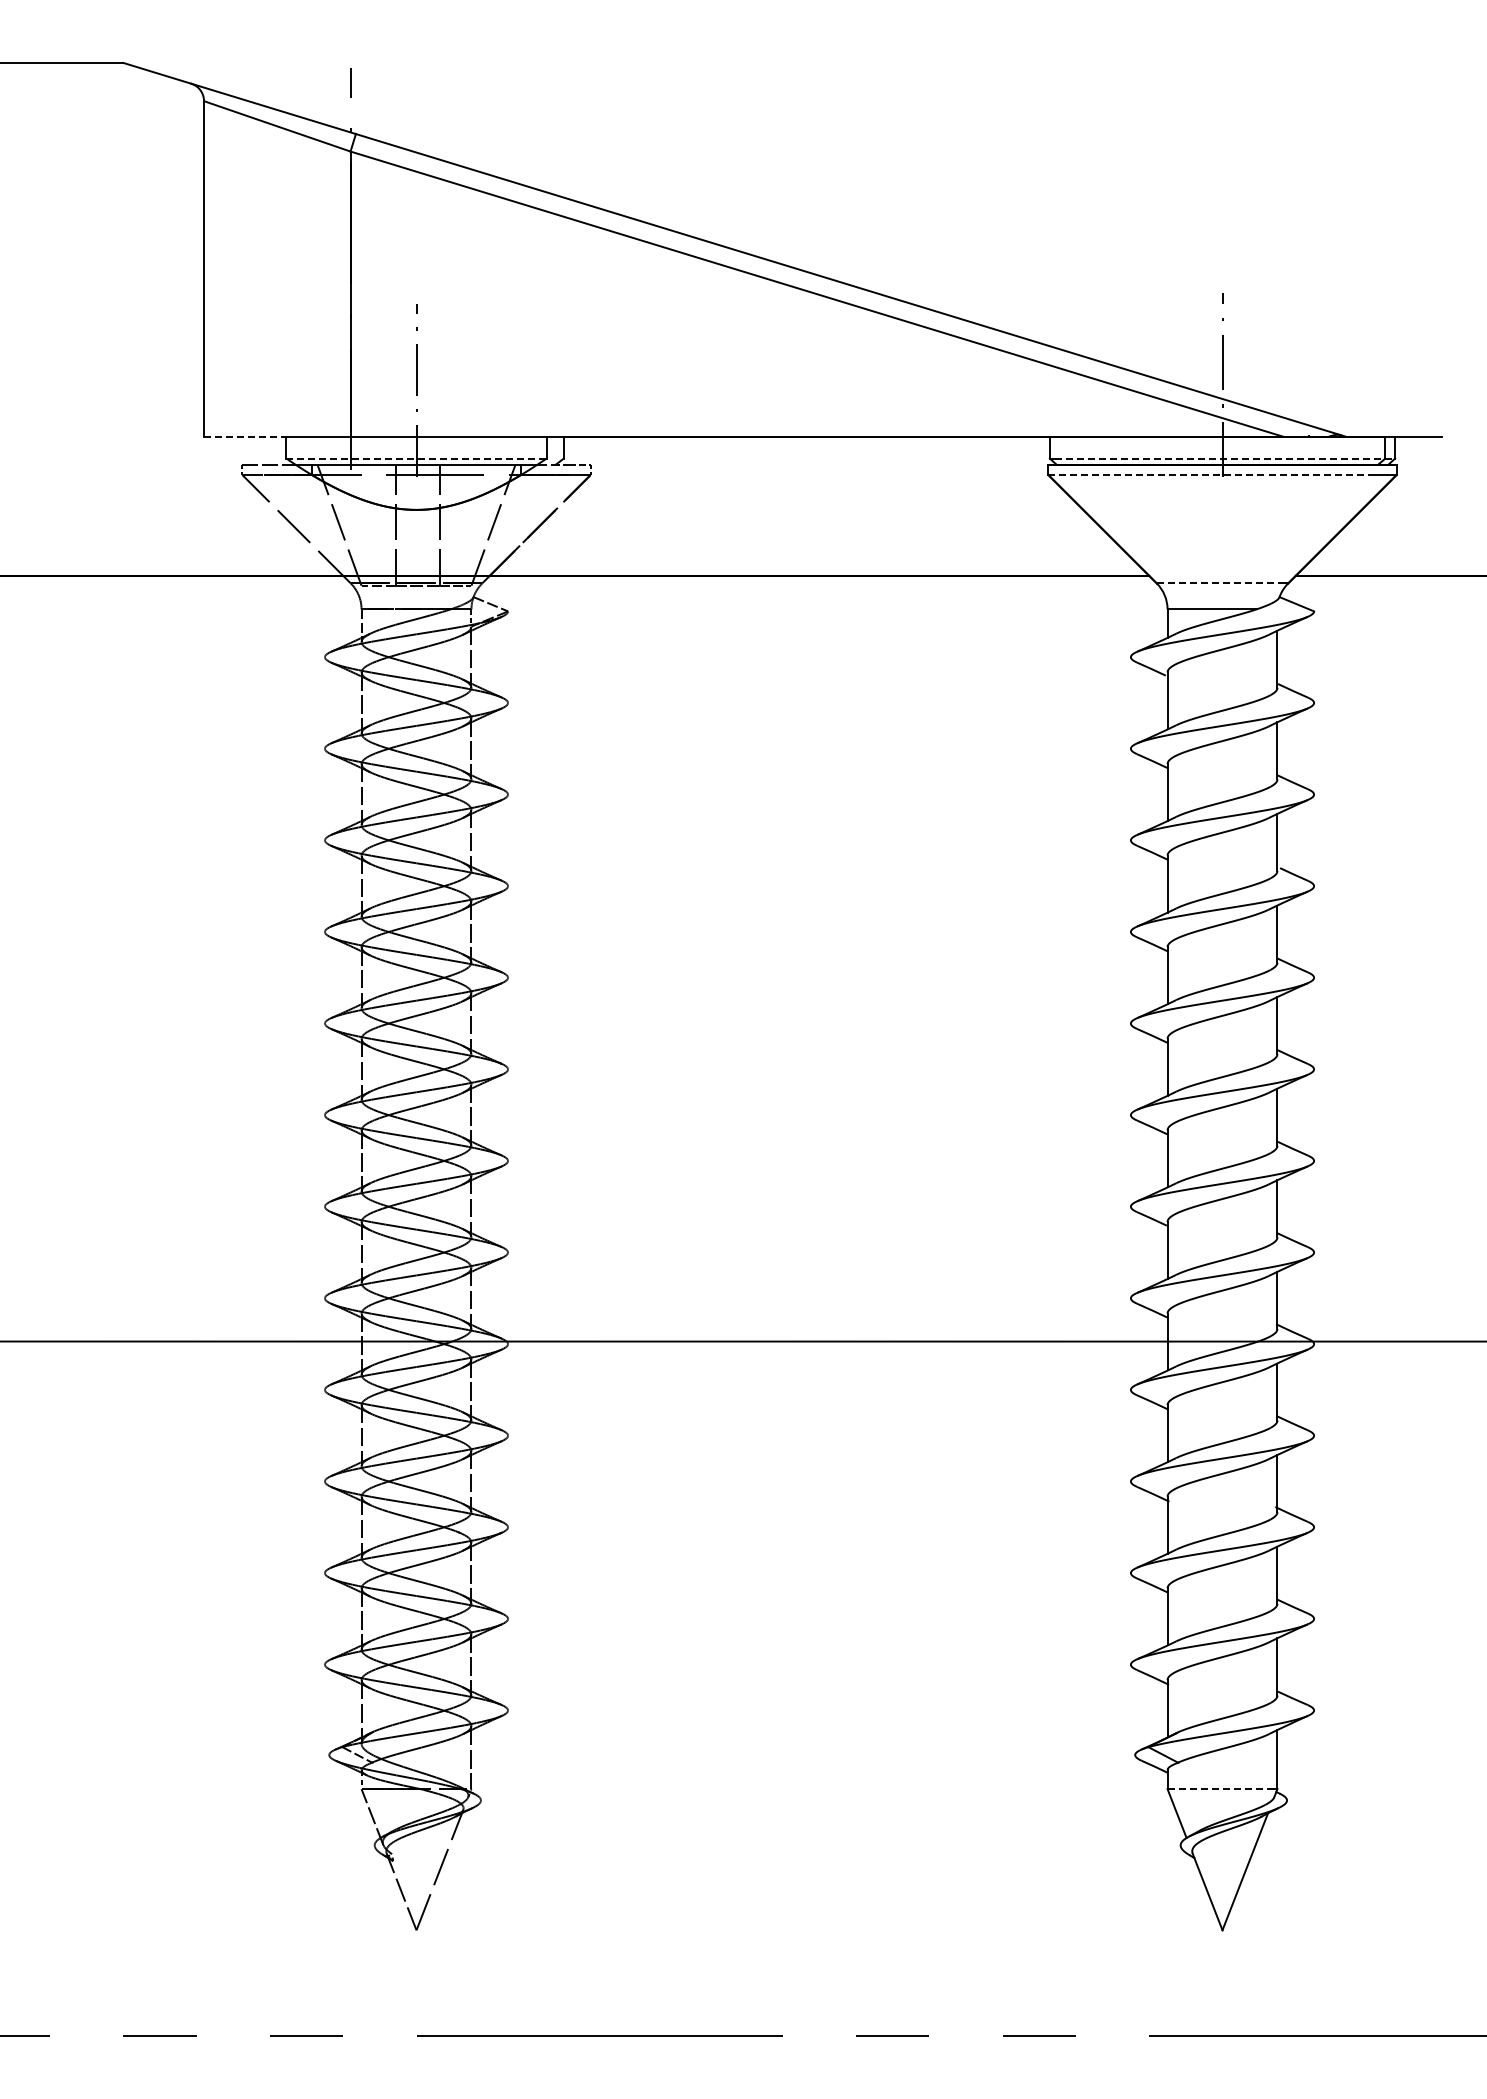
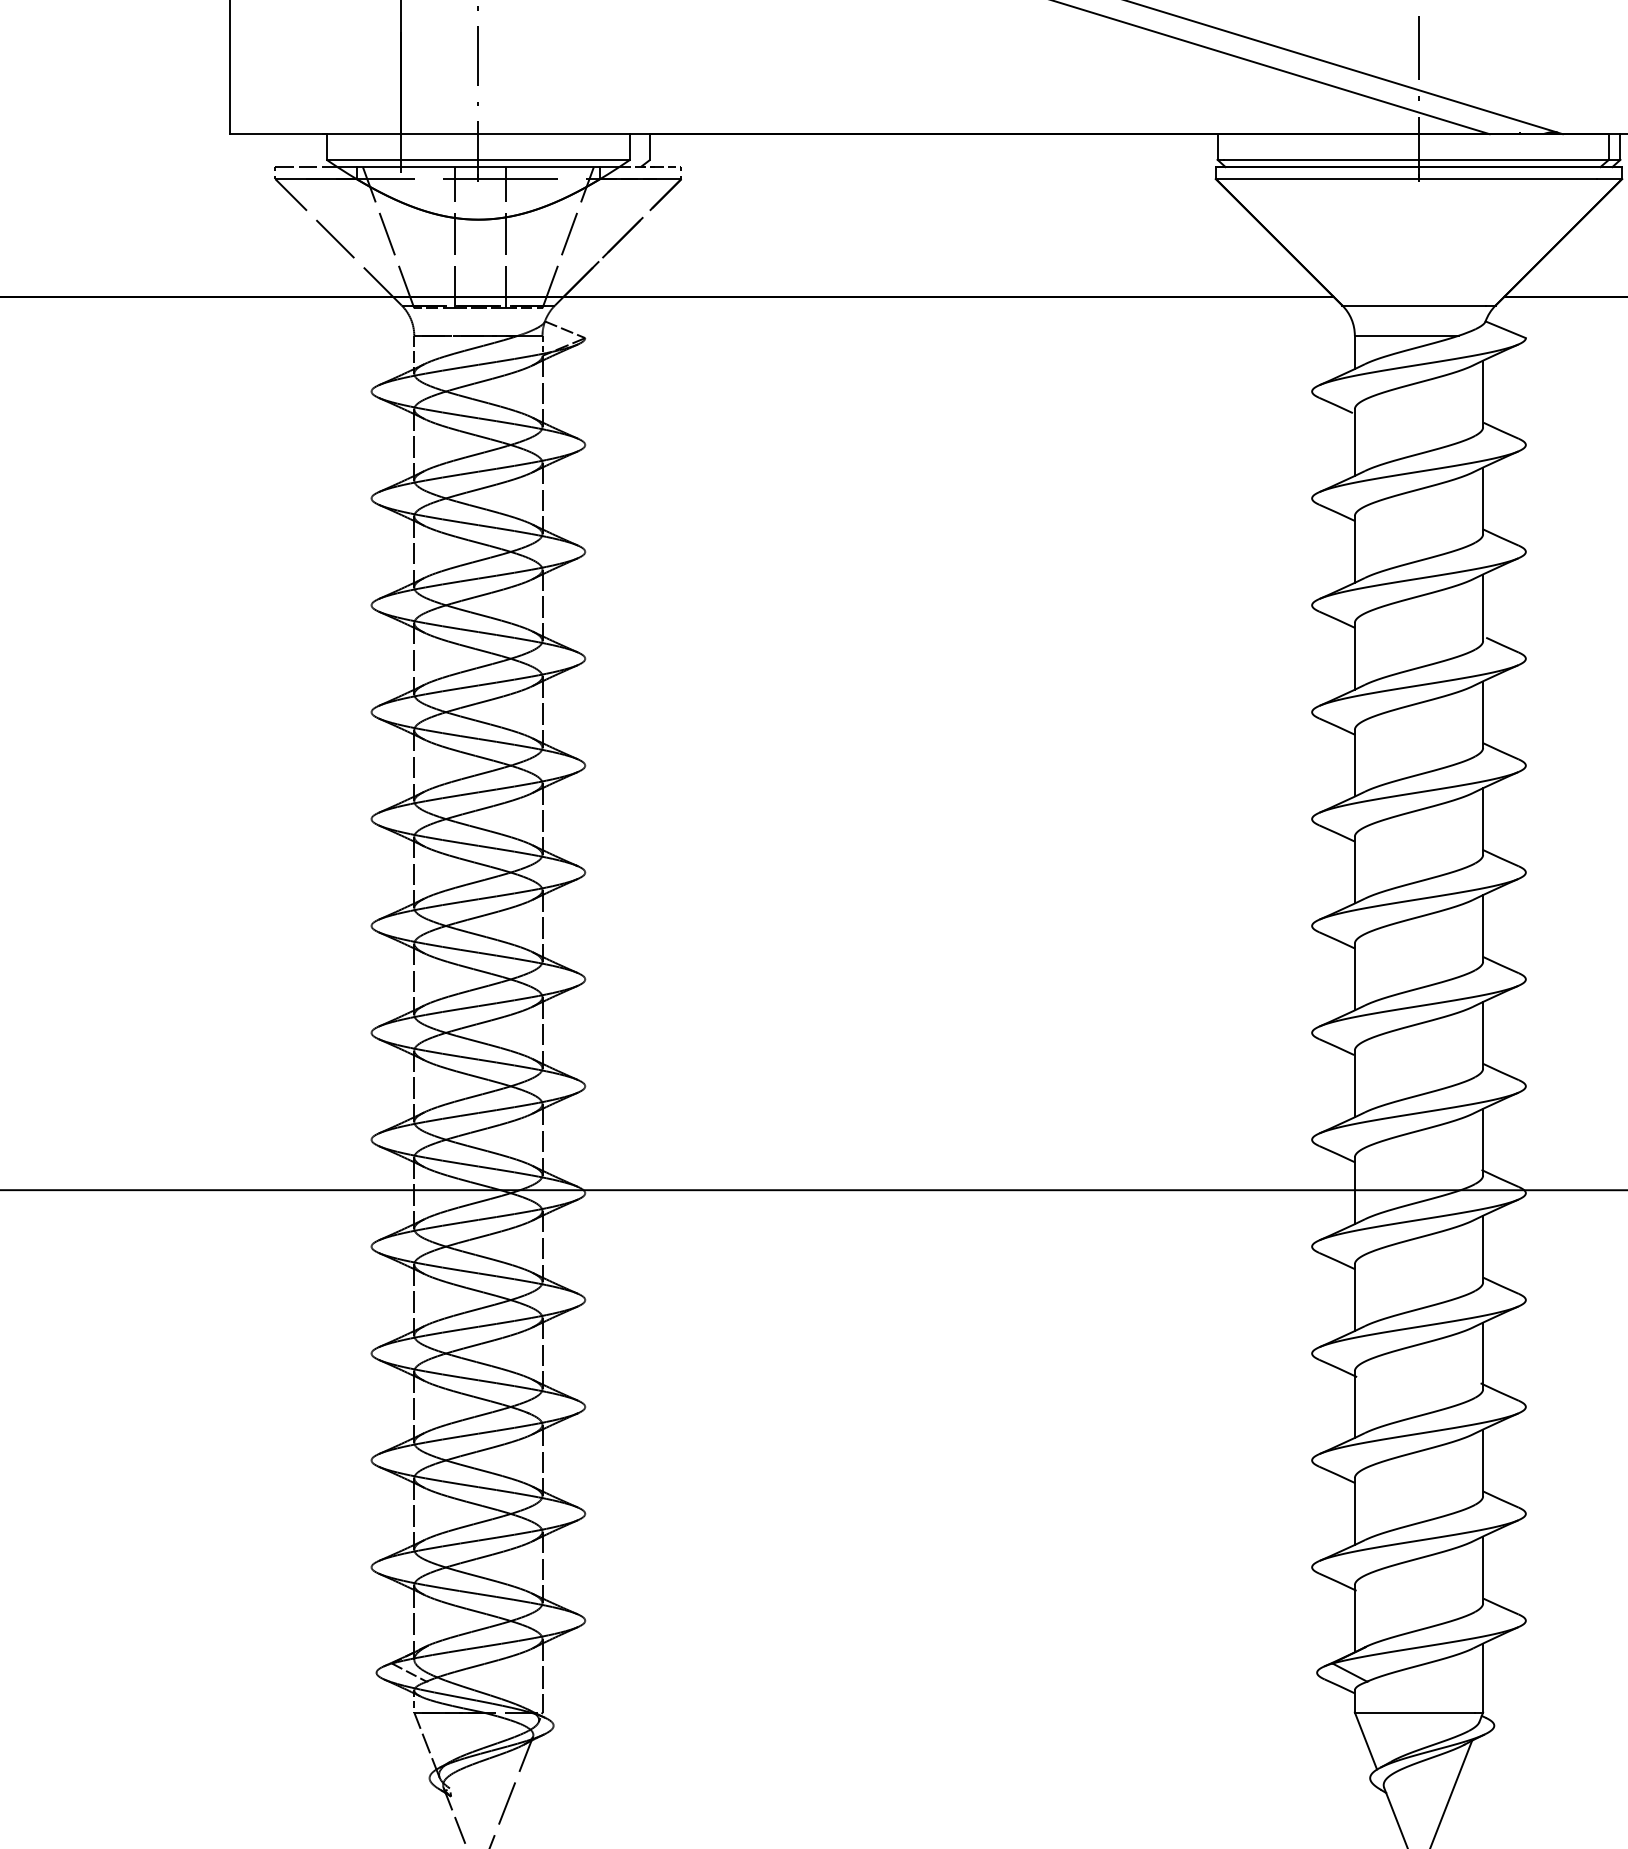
line: (245, 436) -> (278, 134), dashed -> solid
line: (417, 458) -> (479, 159), dashed -> solid
line: (1225, 458) -> (1422, 159), dashed -> solid
line: (1212, 475) -> (1407, 179), dashed -> solid
line: (1218, 583) -> (1414, 305), dashed -> solid
line: (1219, 1789) -> (1415, 1712), dashed -> solid

